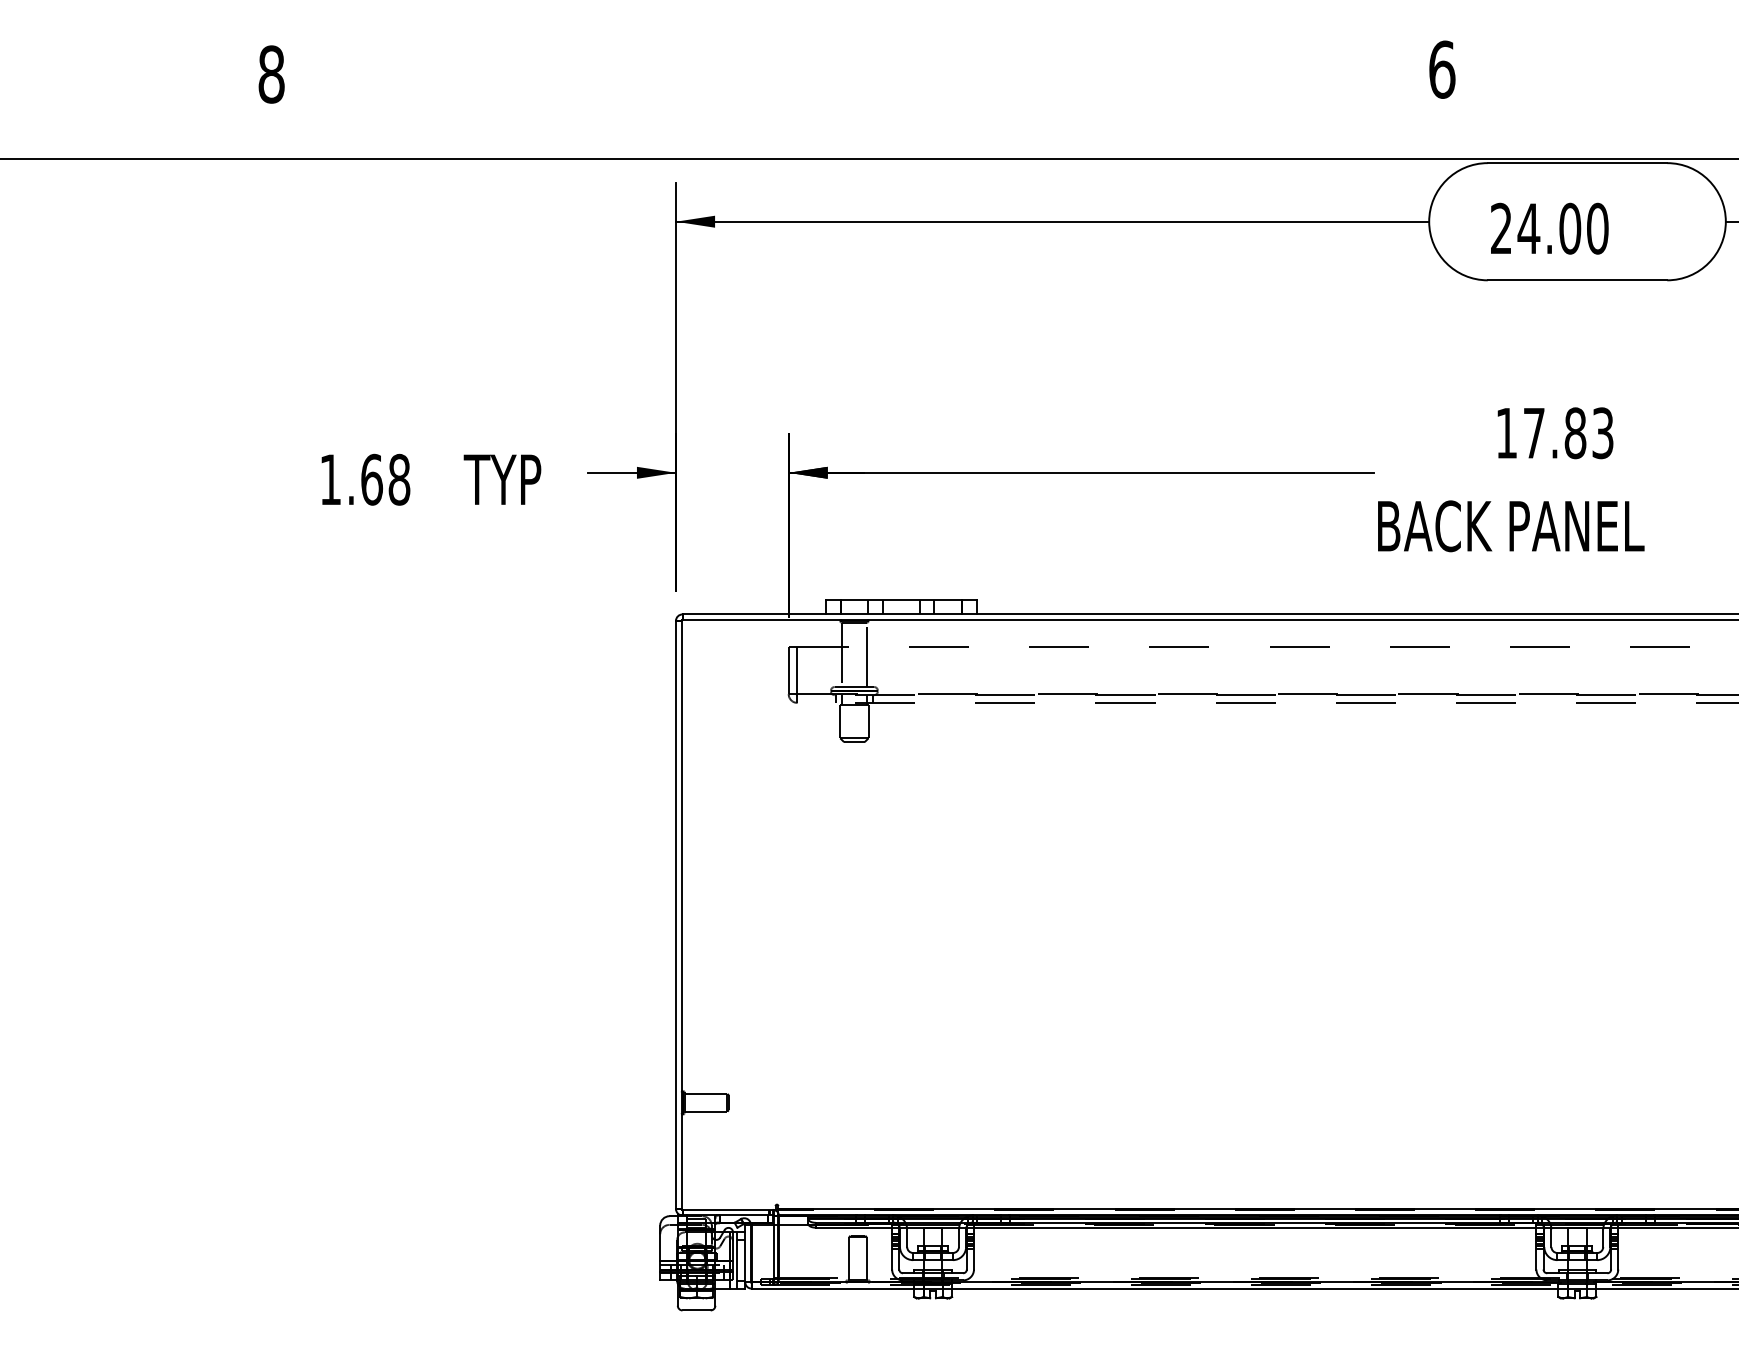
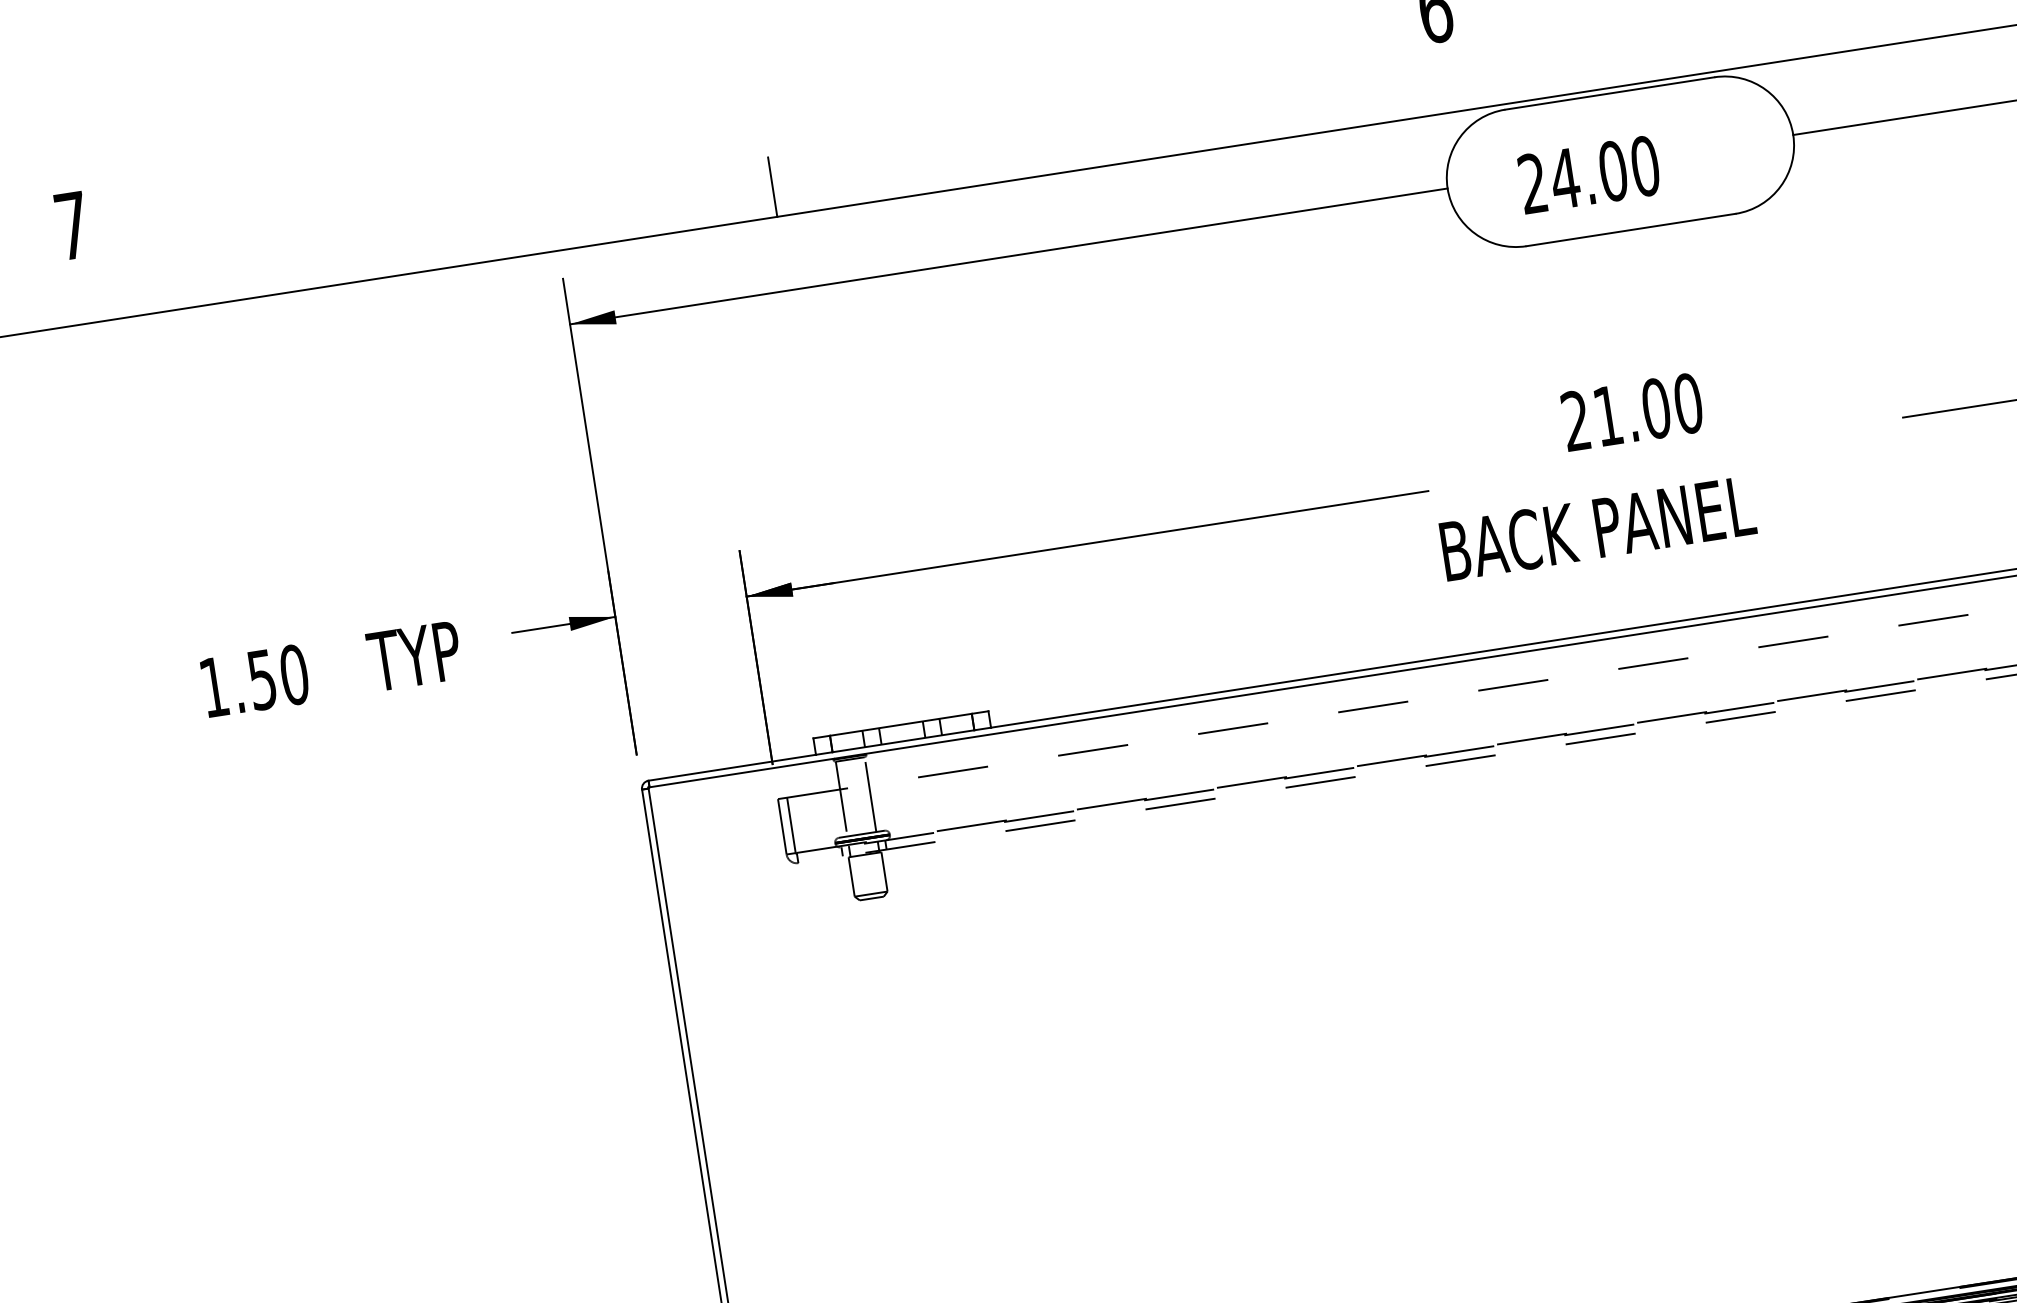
text: (271, 74) -> (72, 225), 8 -> 7
line: (863, 132) -> (772, 186), added
text: (1554, 433) -> (1631, 412), 17.83 -> 21.00
text: (385, 479) -> (278, 677), 1.68 -> 1.50

